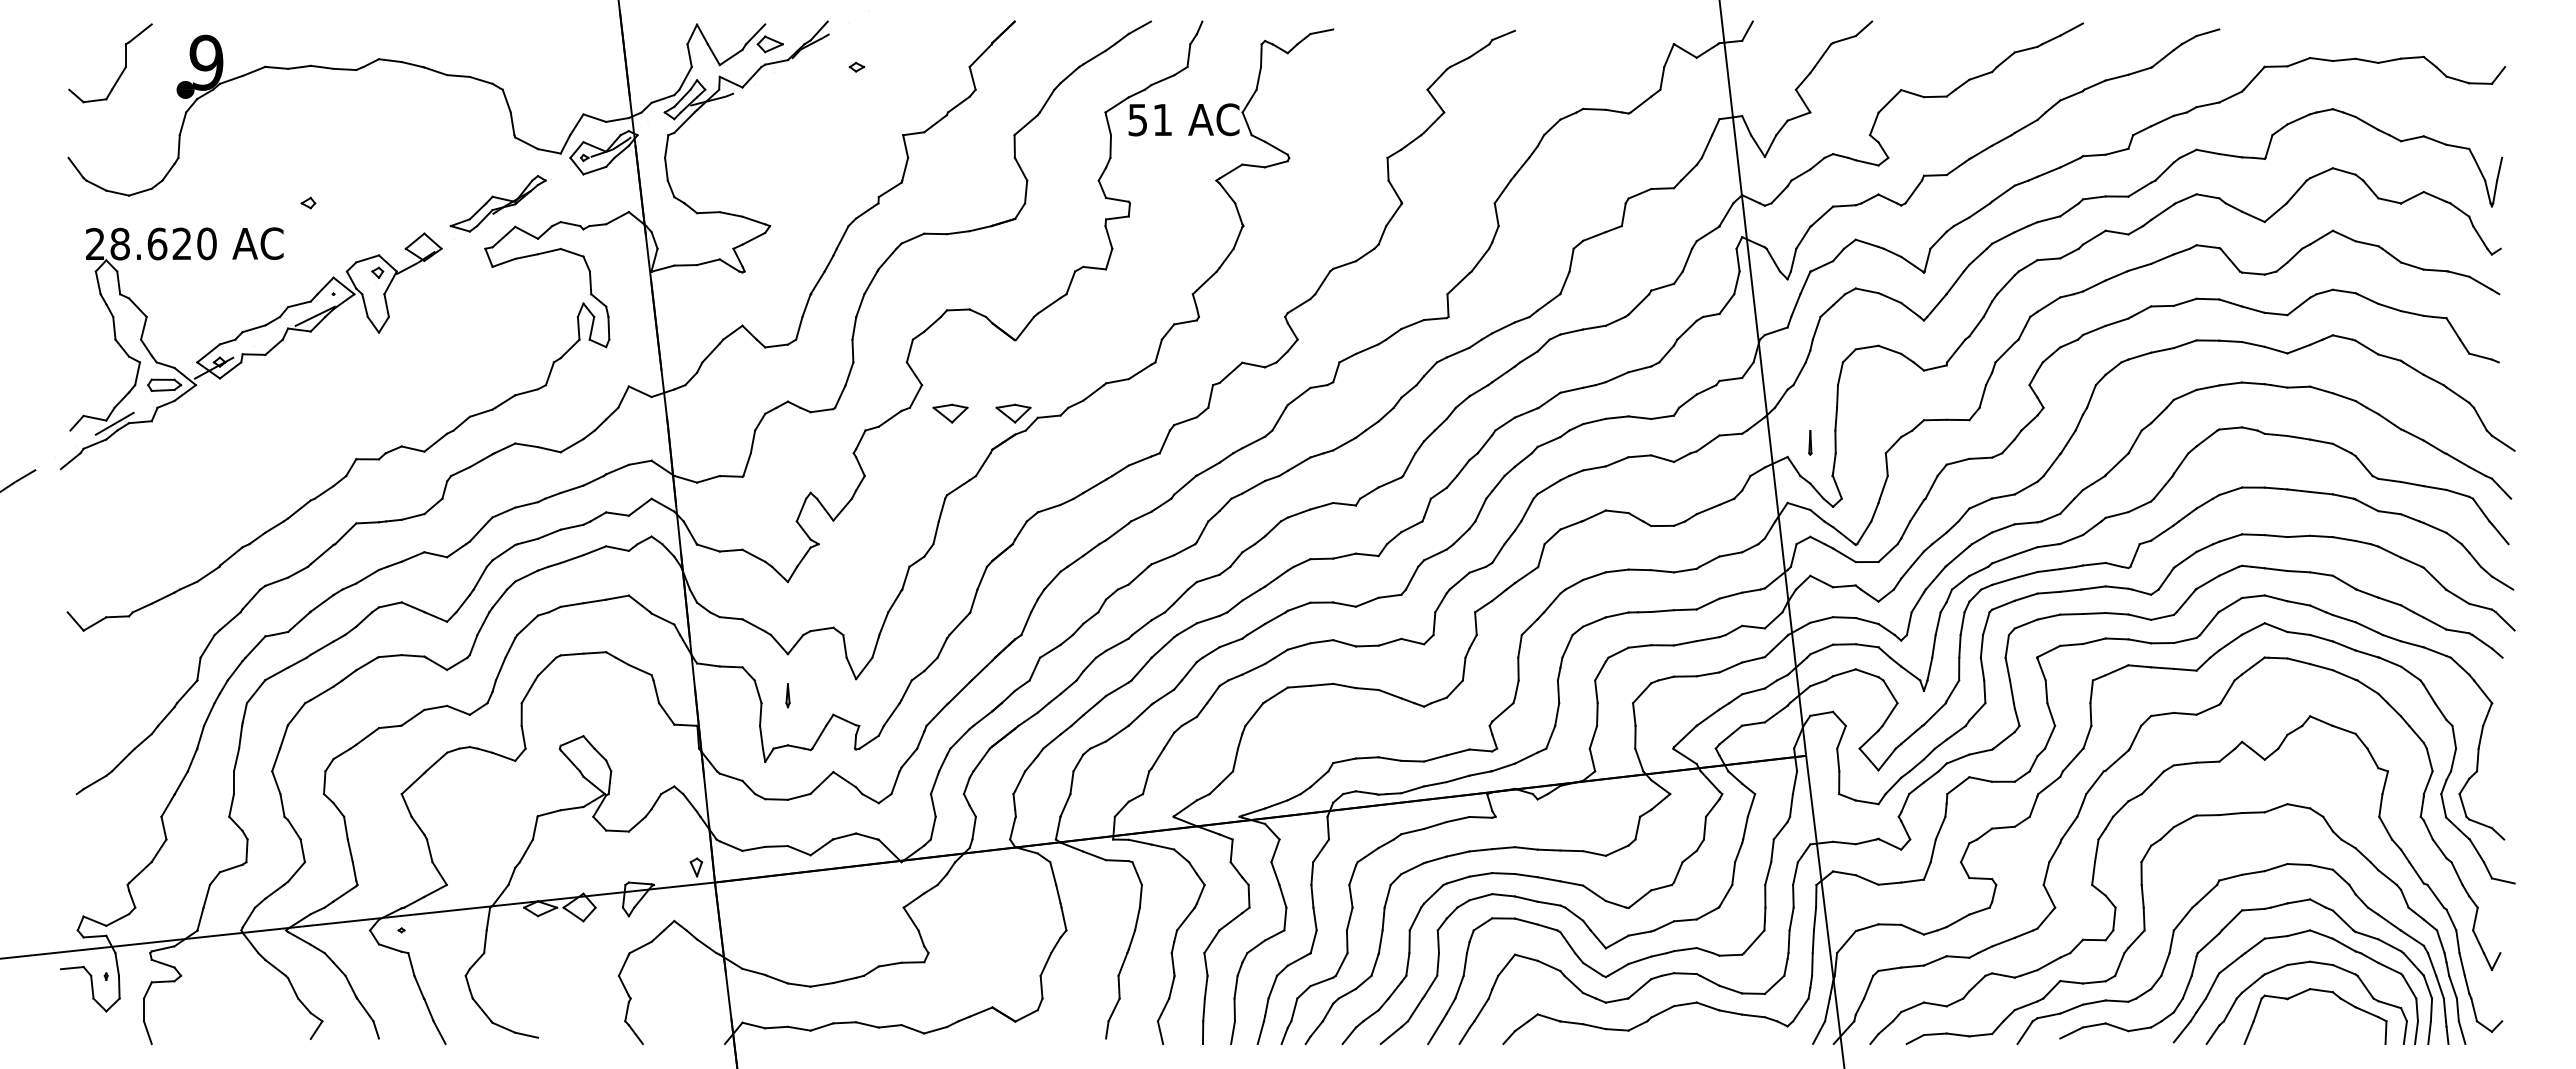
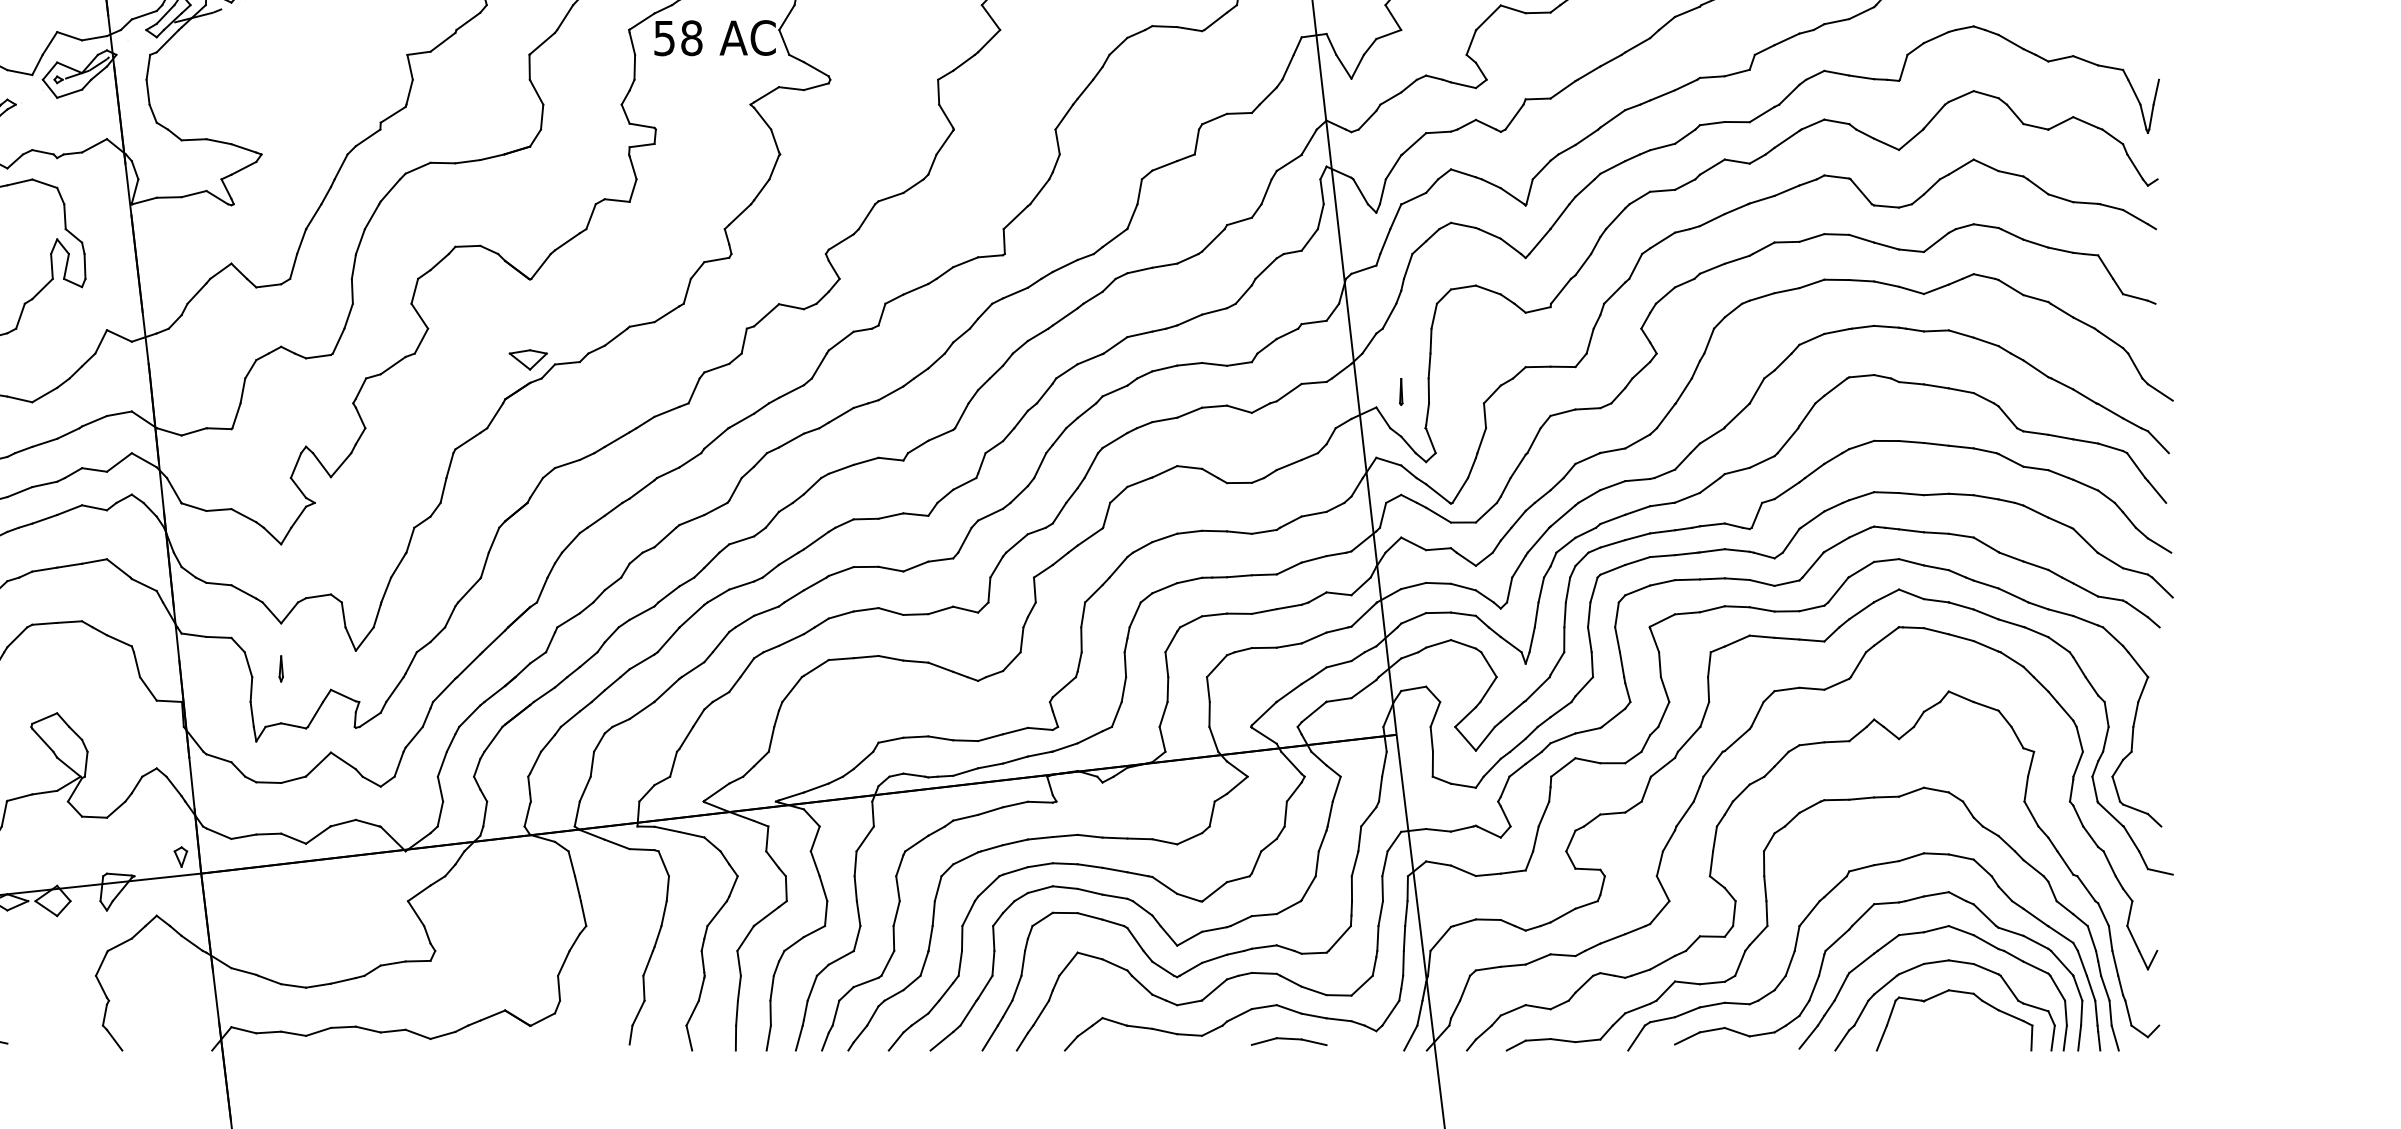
text: (1162, 119) -> (691, 37), 51 -> 58
part: (950, 413) -> (459, 359), removed
part: (1708, 1035) -> (1289, 1041), added

